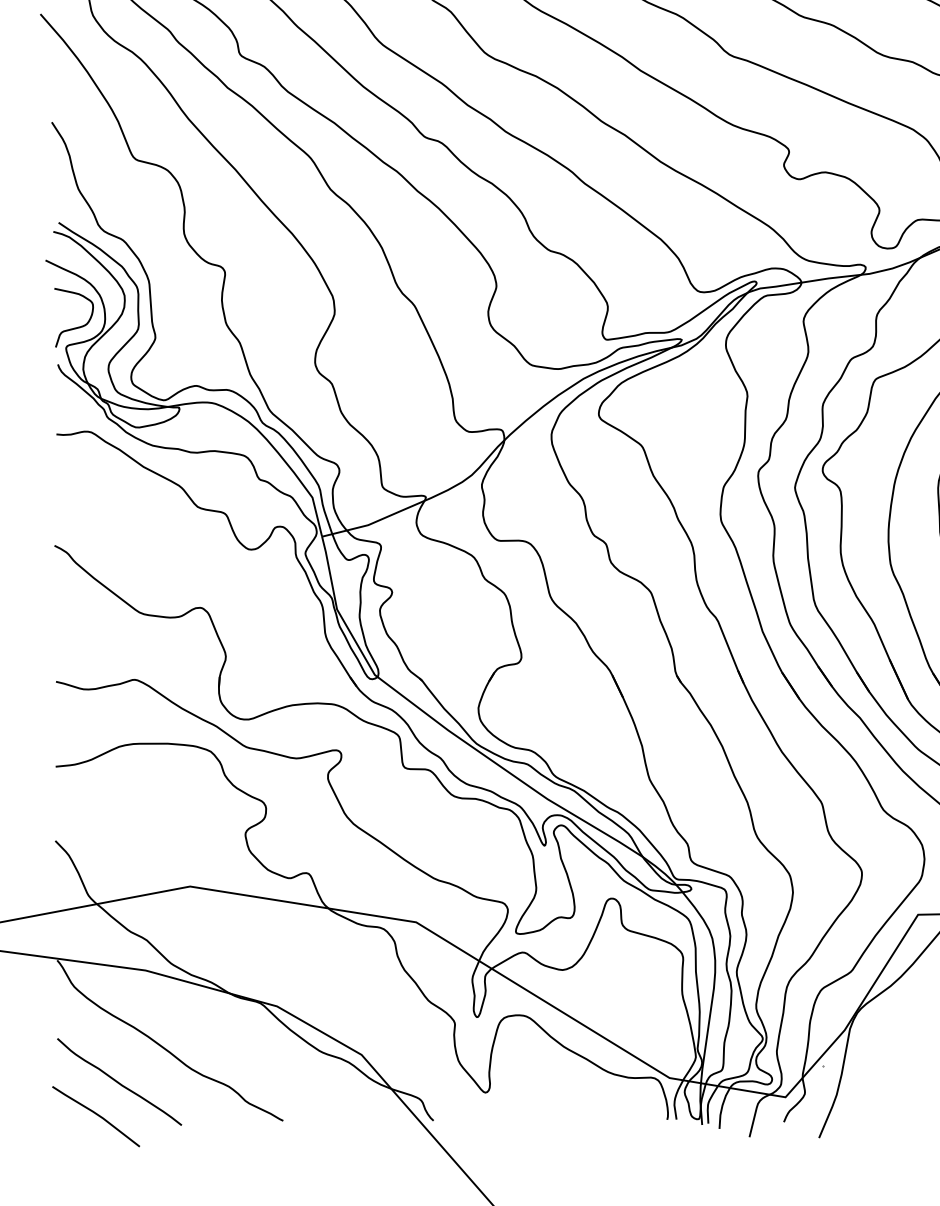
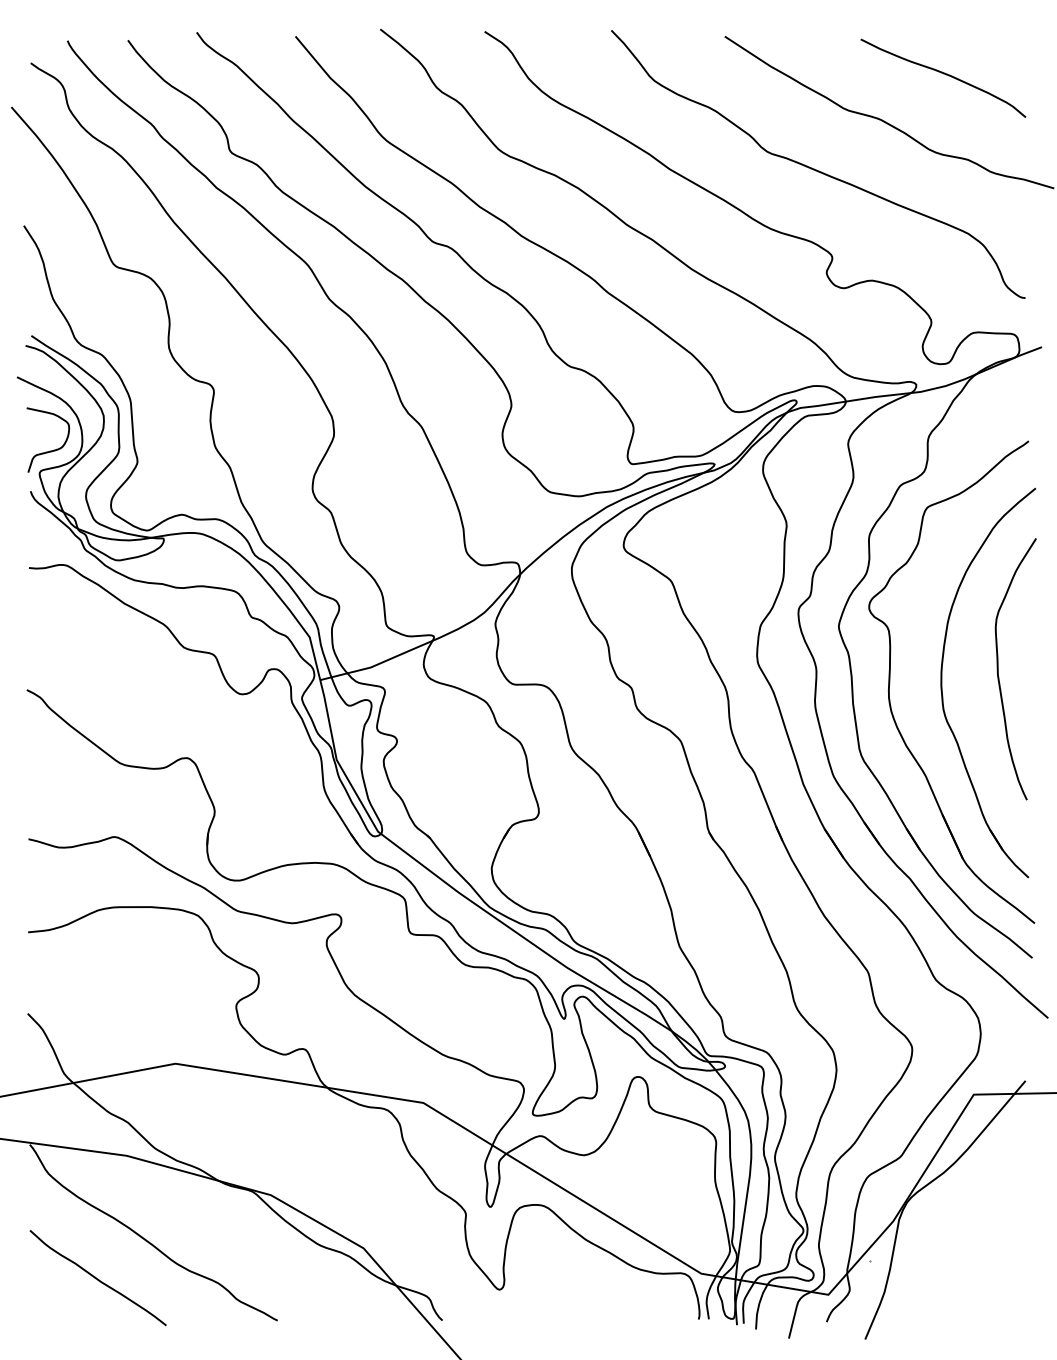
line: (97, 1115) -> (73, 1314), removed

